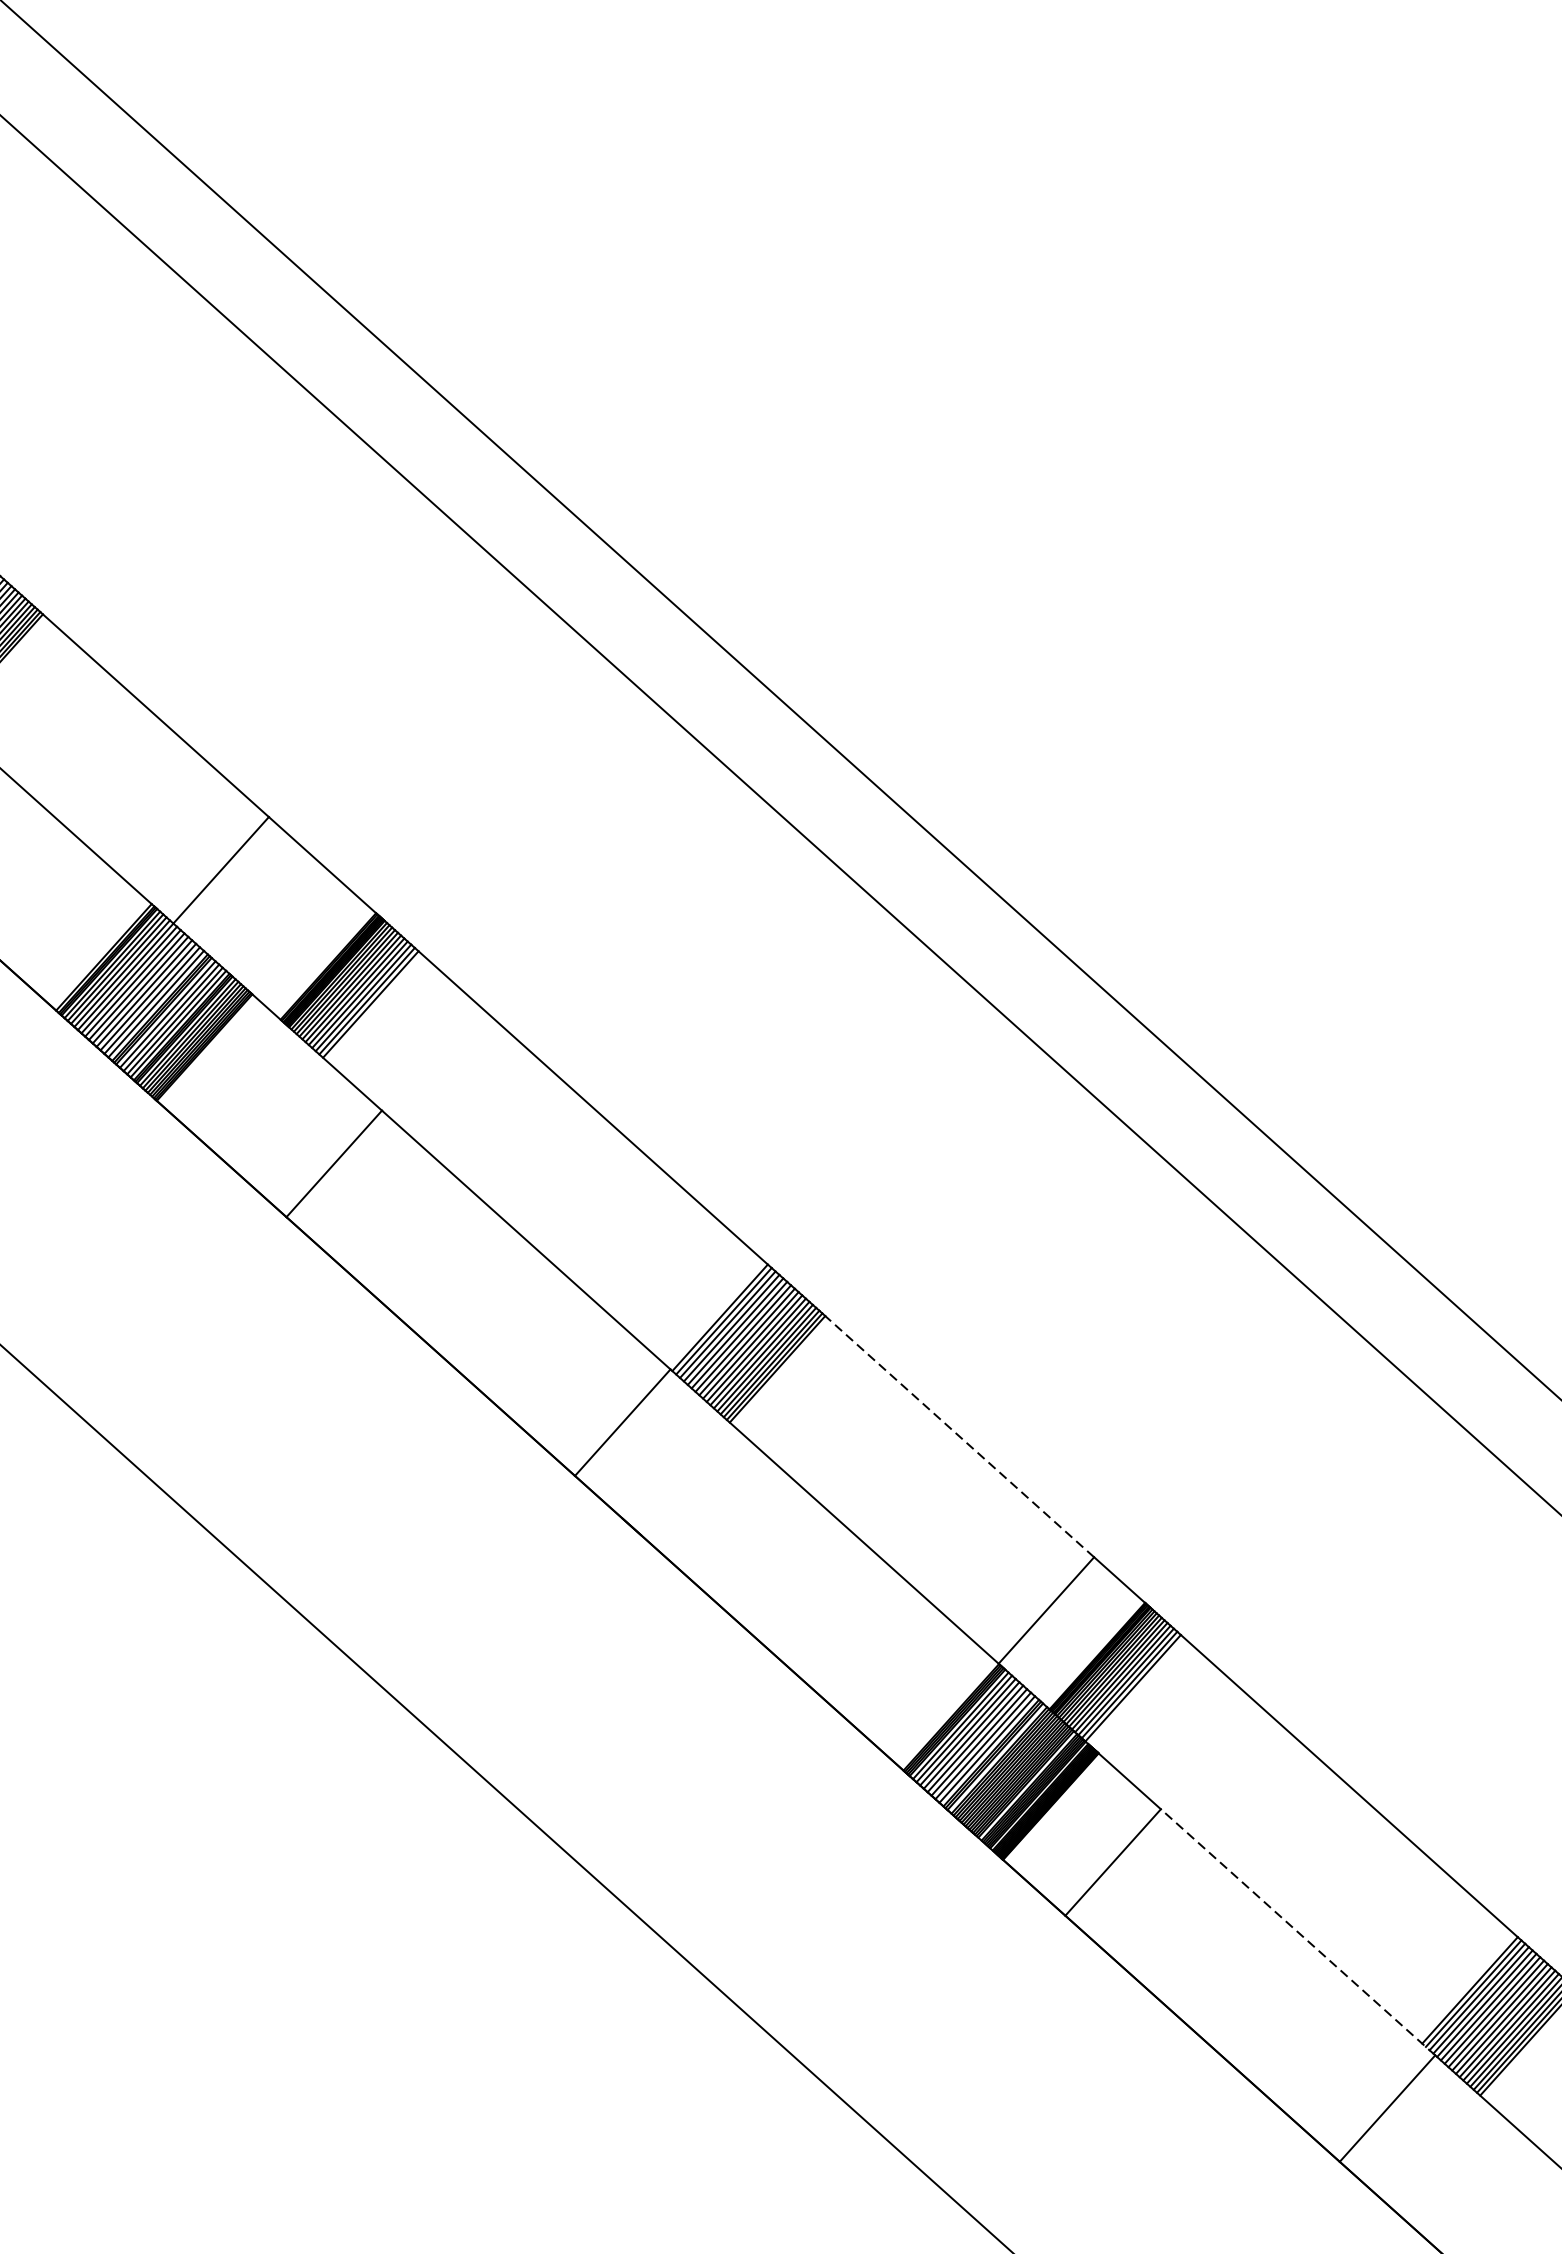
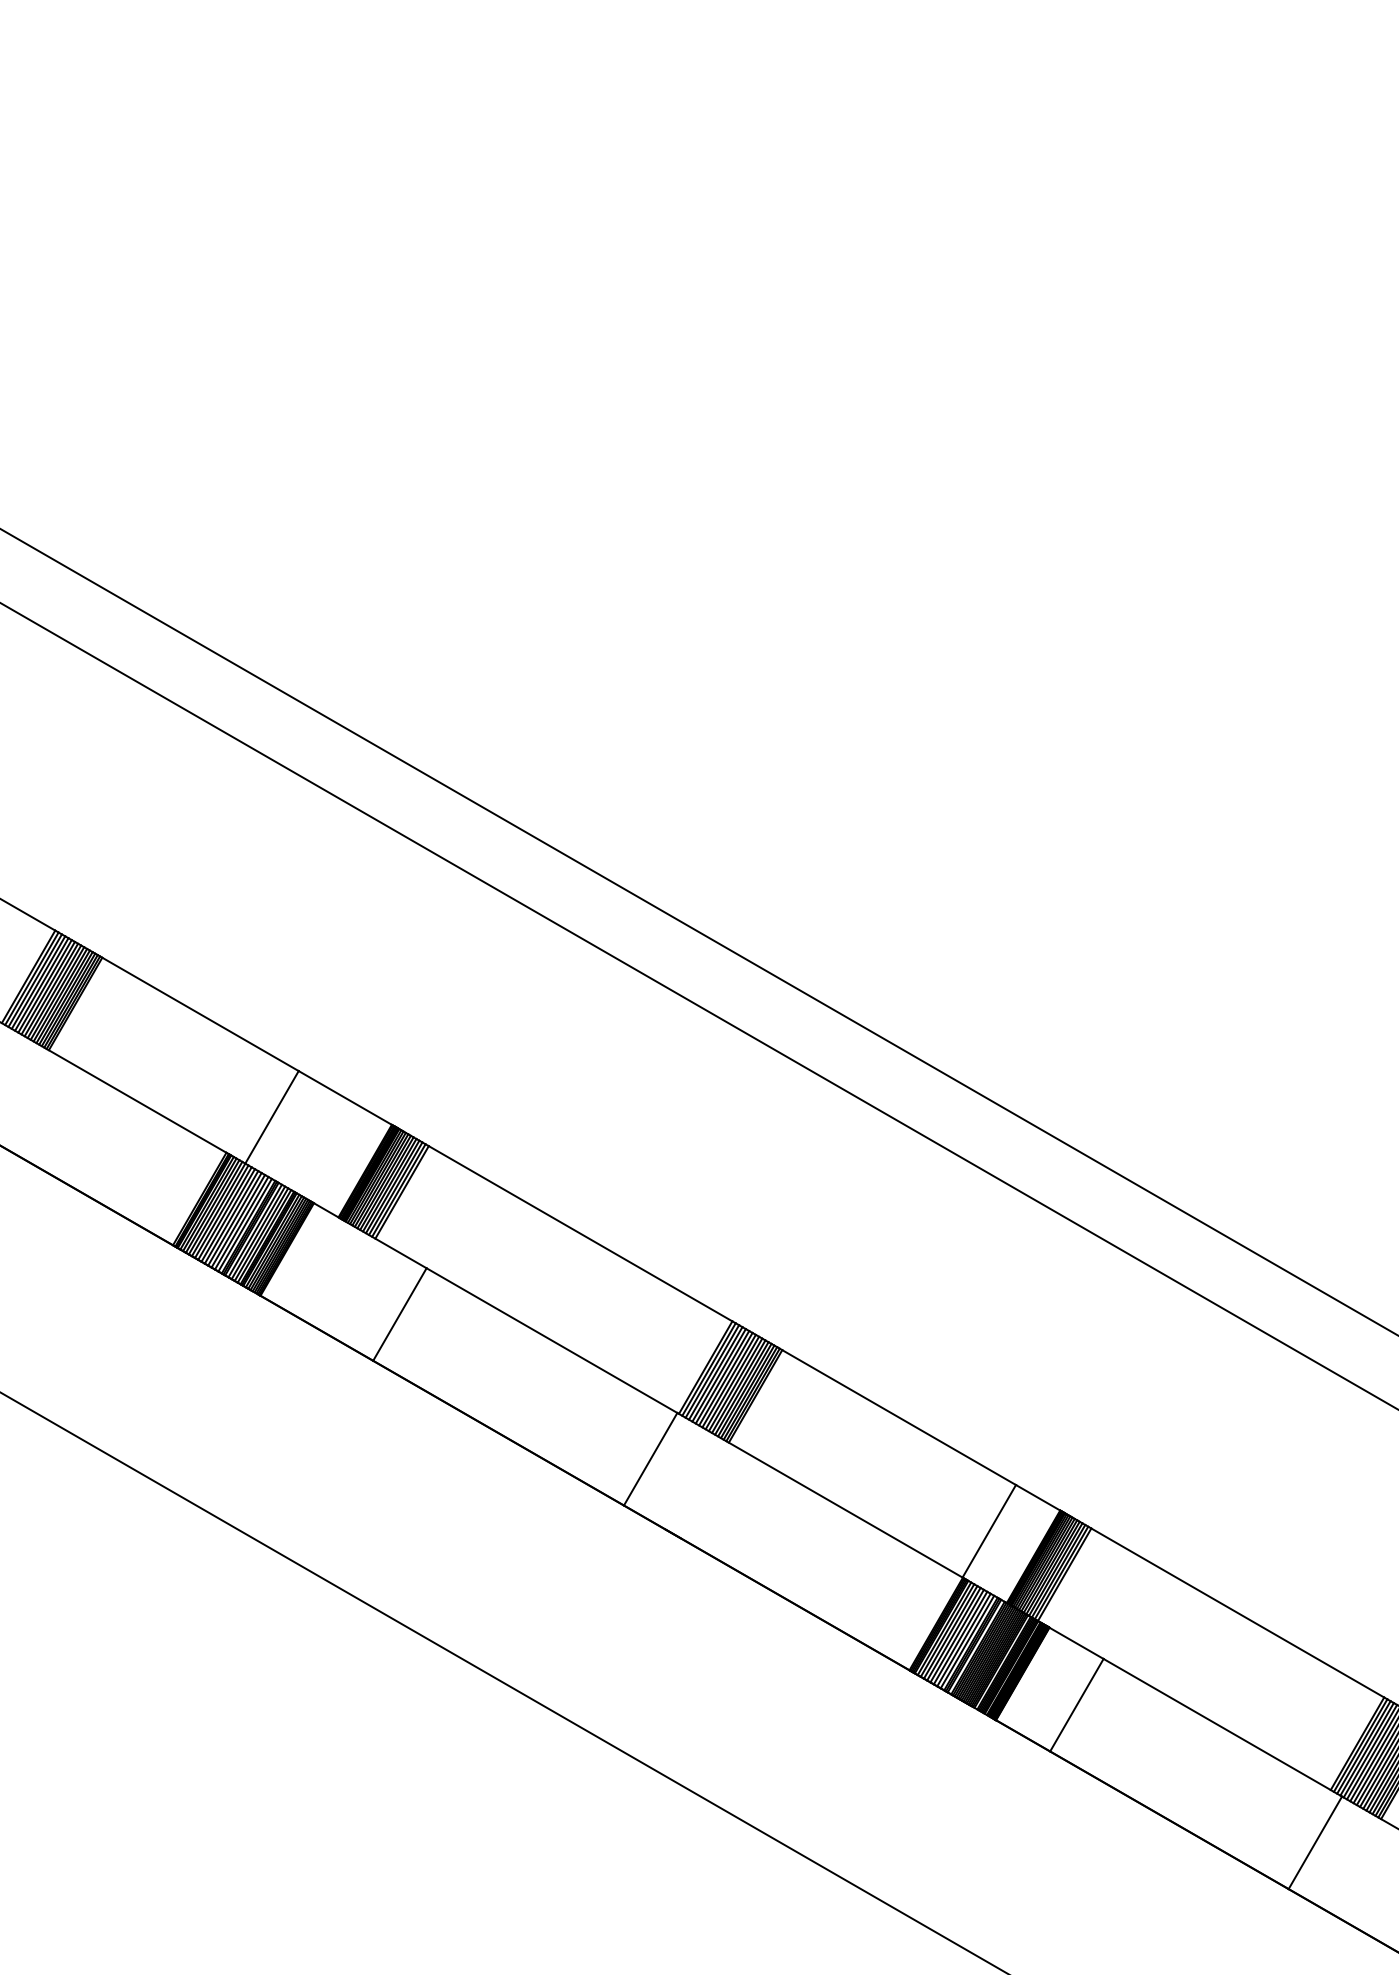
line: (960, 1436) -> (899, 1417), dashed -> solid
line: (1297, 1931) -> (1222, 1727), dashed -> solid

